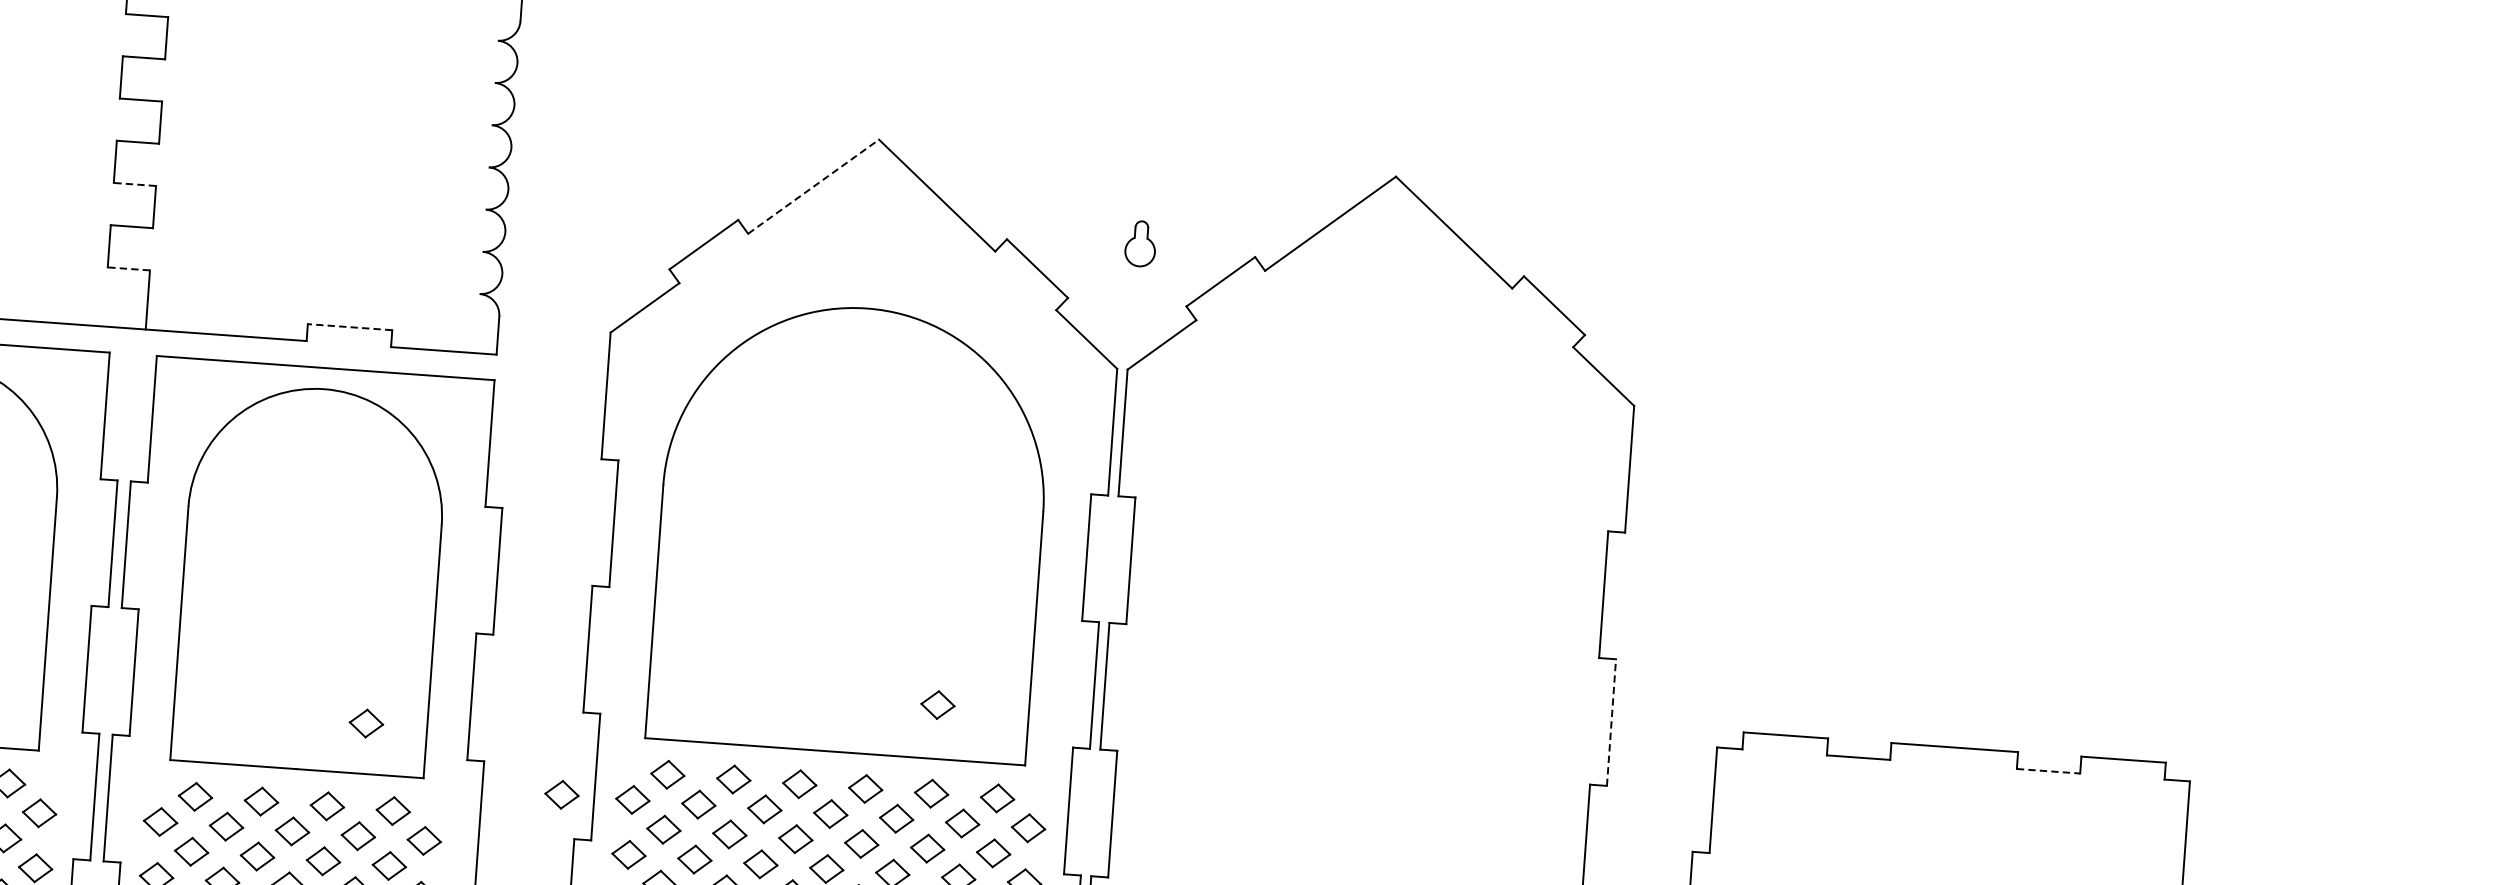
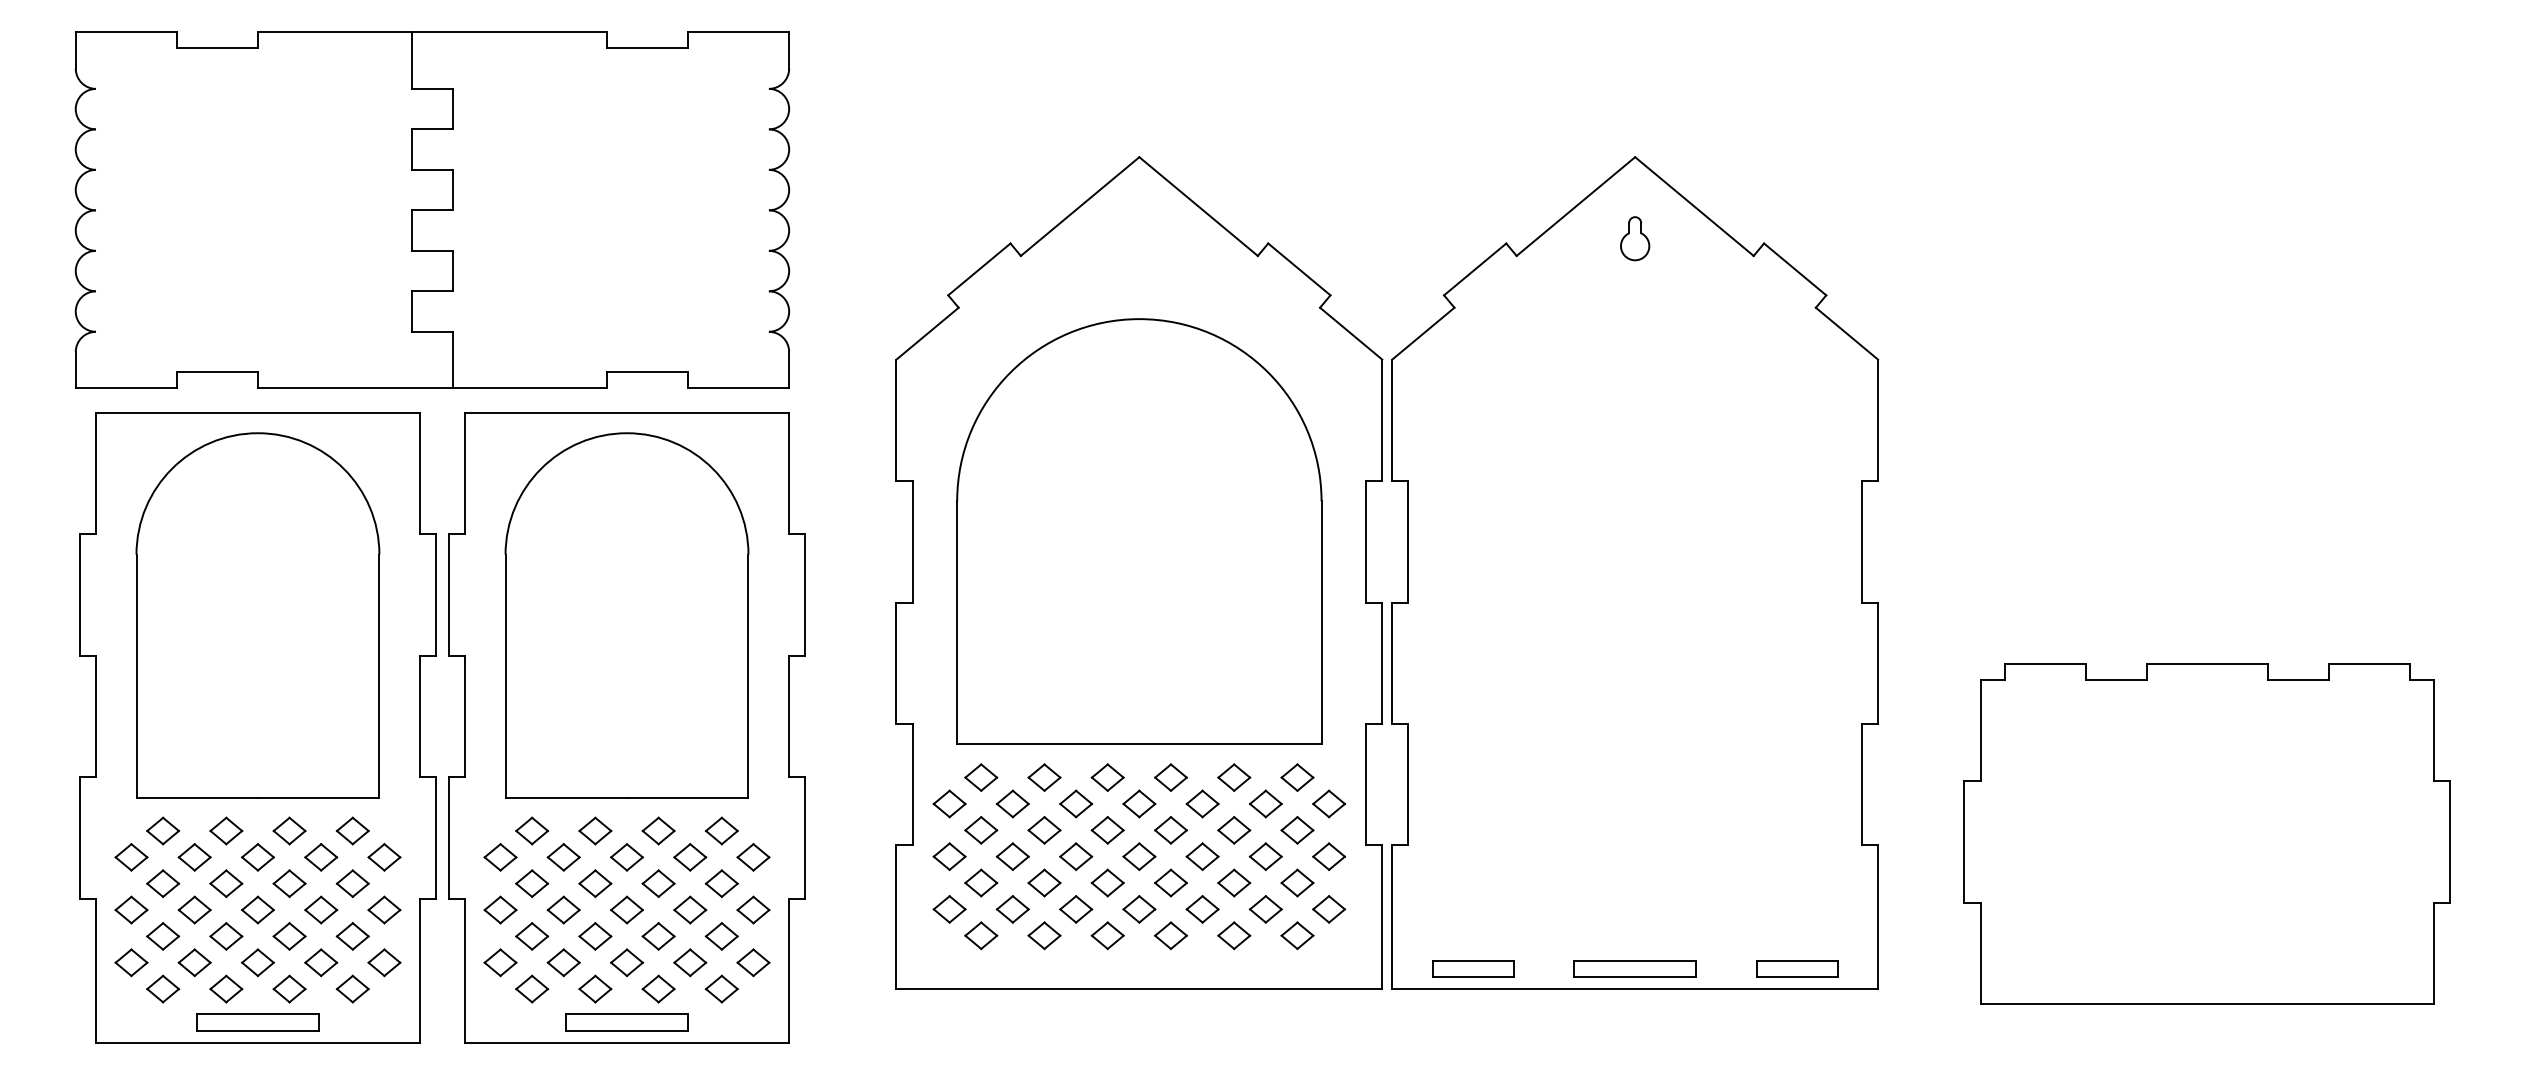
line: (133, 184) -> (431, 250), dashed -> solid
line: (813, 186) -> (1080, 206), dashed -> solid
part: (1141, 243) -> (1635, 238), moved
line: (127, 268) -> (431, 331), dashed -> solid
line: (349, 327) -> (646, 372), dashed -> solid
part: (938, 704) -> (1234, 692), removed
line: (1611, 722) -> (1878, 663), dashed -> solid
part: (366, 723) -> (690, 749), removed
line: (2048, 770) -> (2298, 679), dashed -> solid
part: (561, 794) -> (881, 803), removed

